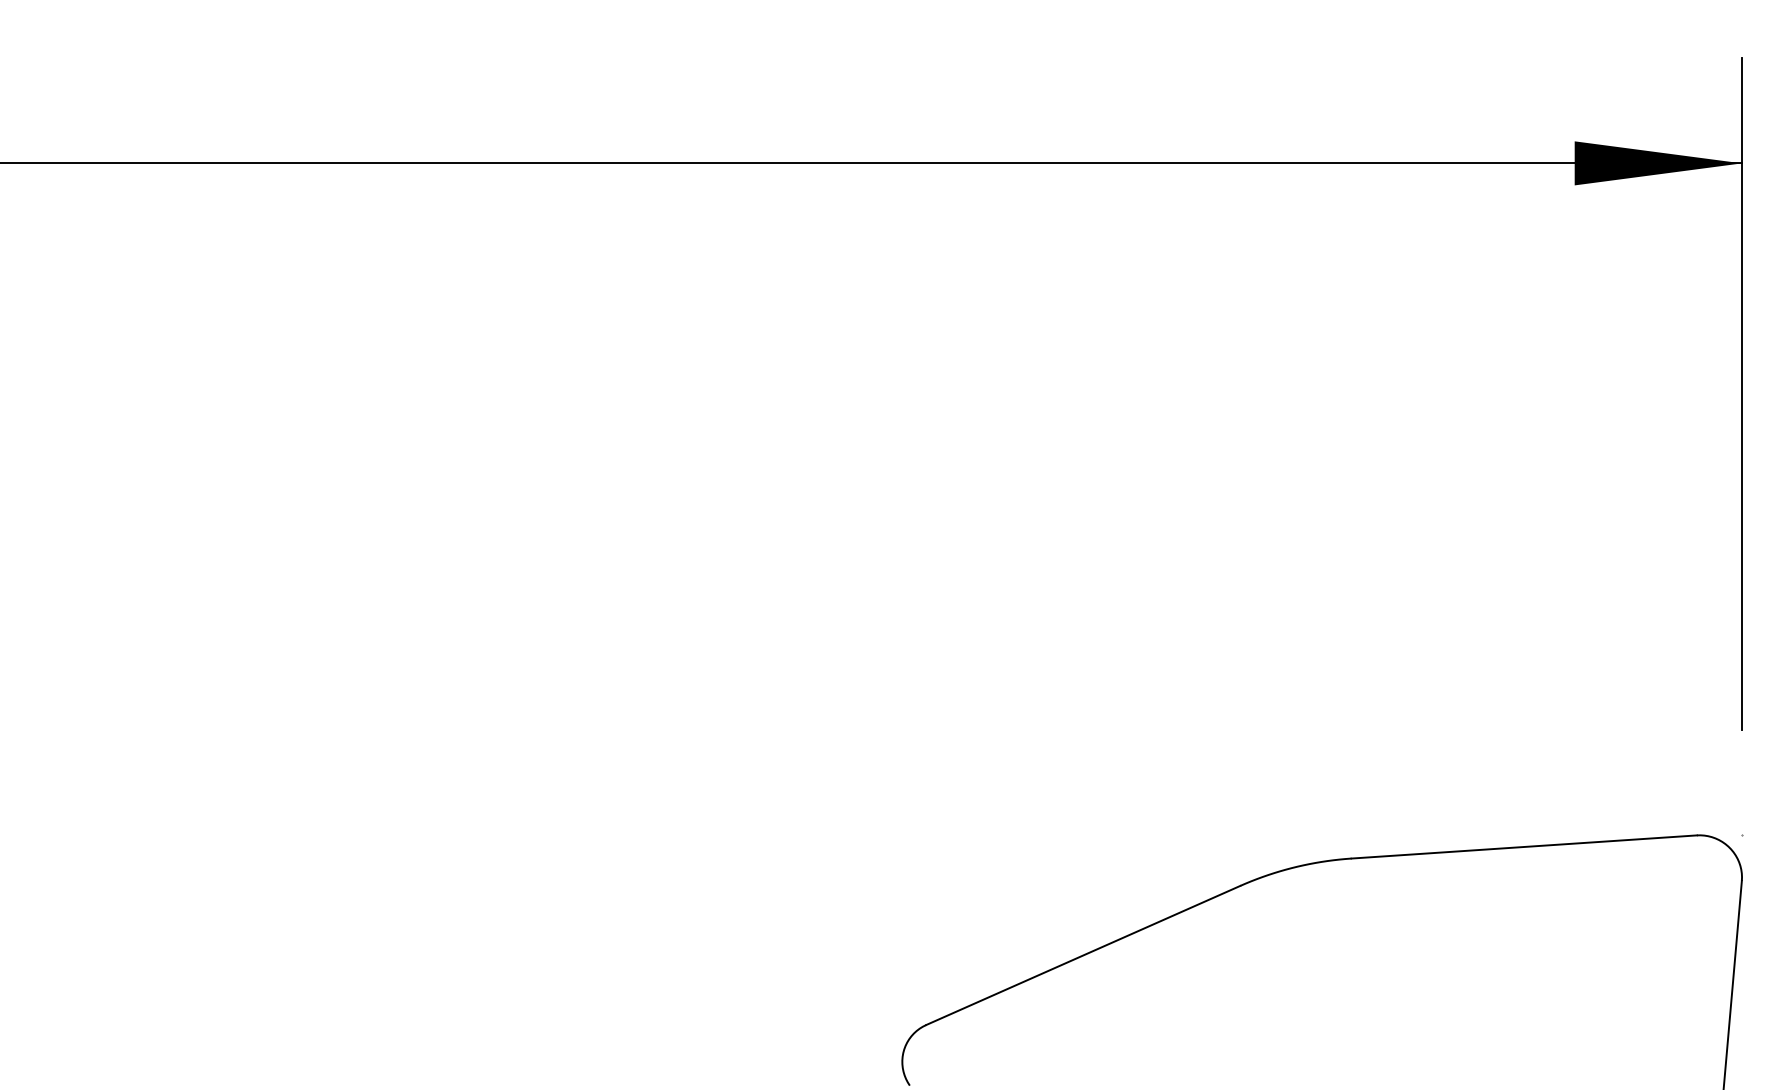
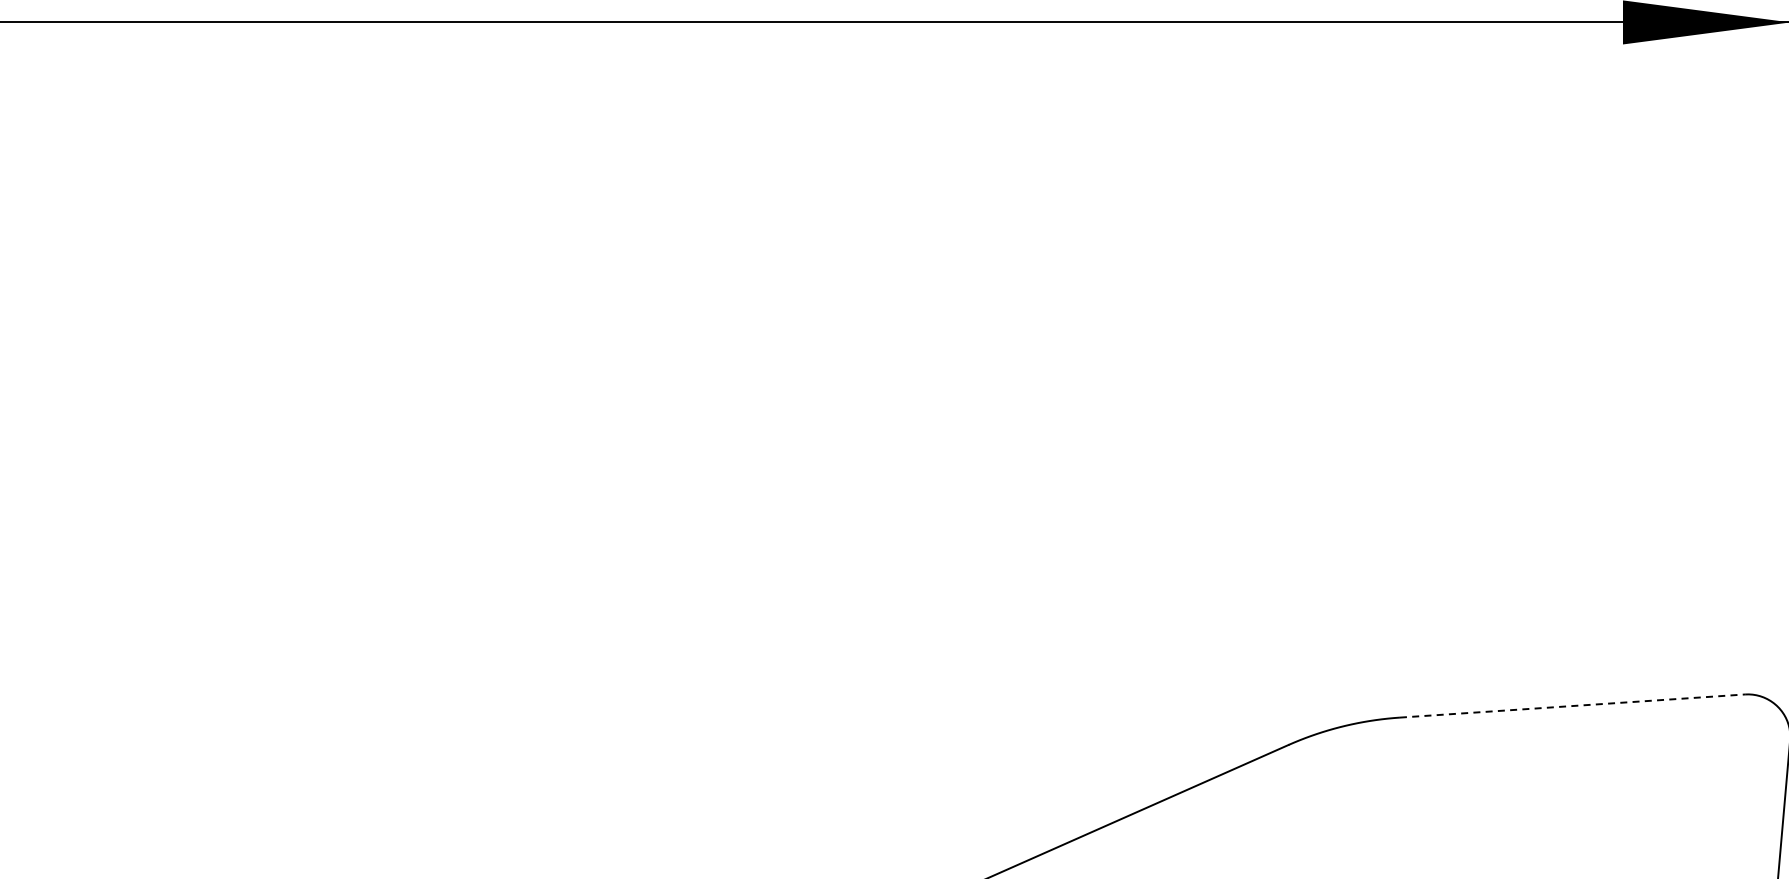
line: (1524, 846) -> (1572, 705), solid -> dashed

